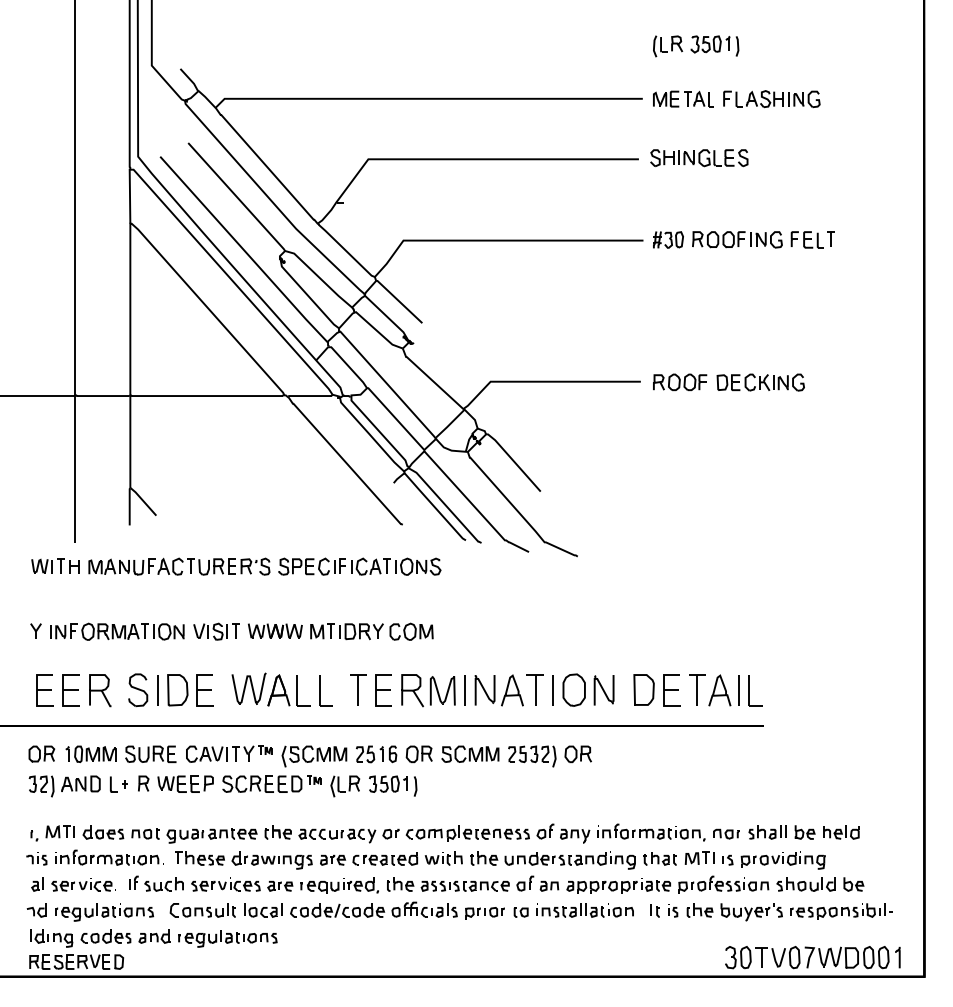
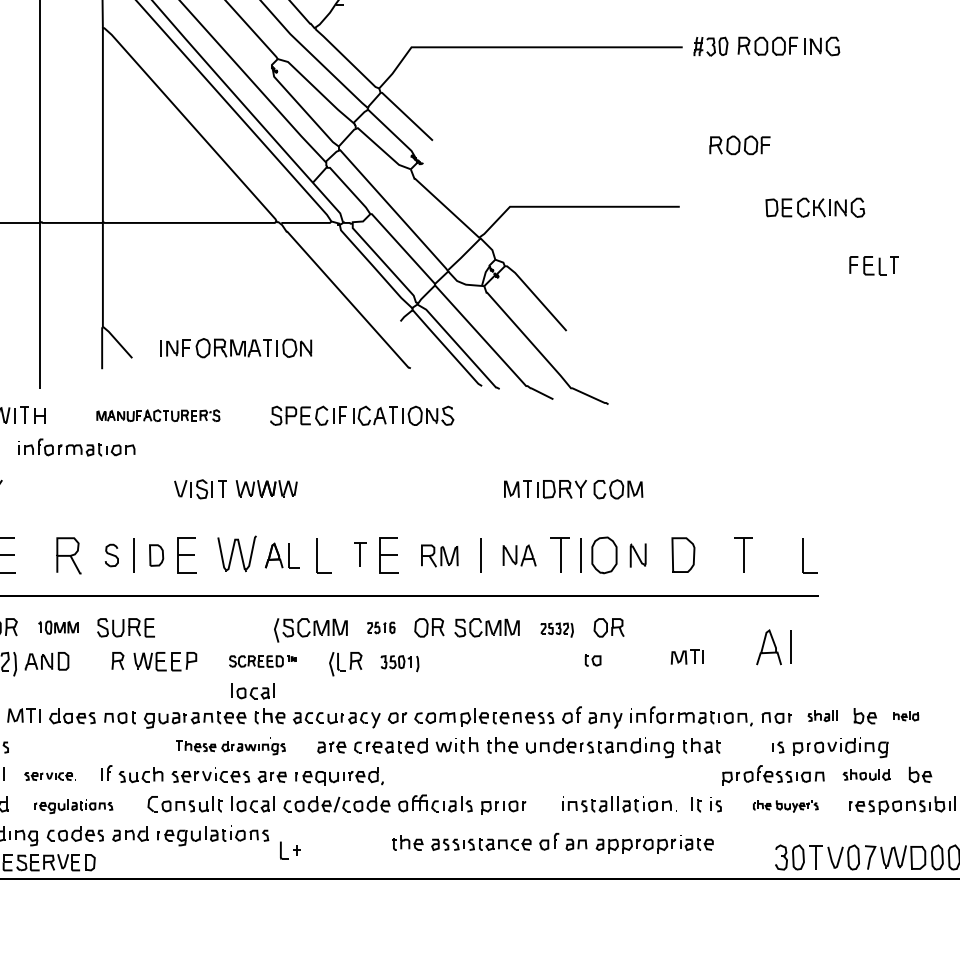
part: (812, 239) -> (873, 265), moved
part: (680, 382) -> (740, 145), moved
part: (179, 566) -> (158, 415), size x0.6
part: (117, 631) -> (236, 347), moved
part: (371, 631) -> (573, 489), moved
part: (358, 689) -> (360, 554), size x0.7
part: (70, 690) -> (35, 555), removed
part: (138, 690) -> (112, 555), size x0.6
part: (177, 690) -> (156, 555), size x0.6
part: (288, 690) -> (281, 555), size x0.7
part: (428, 690) -> (439, 555), size x0.6
part: (498, 690) -> (518, 555), size x0.6
part: (603, 690) -> (637, 555), size x0.7
part: (671, 690) -> (714, 555), removed
part: (723, 690) -> (773, 647), moved
part: (90, 753) -> (57, 626), size x0.7
part: (229, 753) -> (214, 626), removed
part: (376, 754) -> (381, 628), size x0.6
part: (532, 756) -> (557, 630), size x0.6
part: (271, 783) -> (262, 660), size x0.6
part: (118, 784) -> (289, 850), moved
part: (393, 785) -> (400, 663), size x0.7
part: (263, 810) -> (253, 691), added
part: (767, 832) -> (822, 716), size x0.7
part: (841, 832) -> (906, 716), size x0.6
part: (109, 857) -> (79, 447), moved
part: (699, 857) -> (687, 656), moved
part: (243, 860) -> (230, 747), size x0.7
part: (83, 884) -> (49, 774), size x0.7
part: (528, 884) -> (552, 842), moved
part: (805, 884) -> (865, 774), size x0.7
part: (104, 912) -> (73, 806), size x0.7
part: (520, 912) -> (592, 660), moved
part: (734, 912) -> (785, 806), size x0.6

